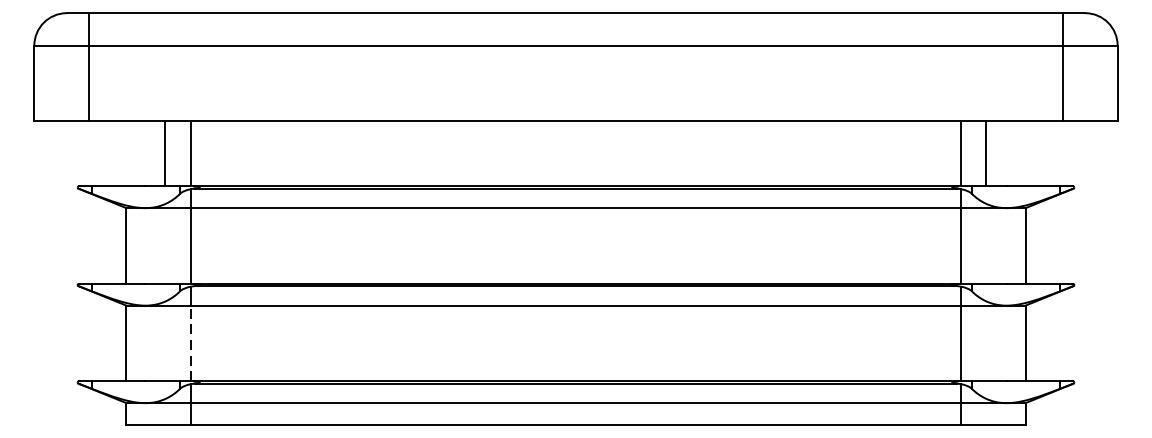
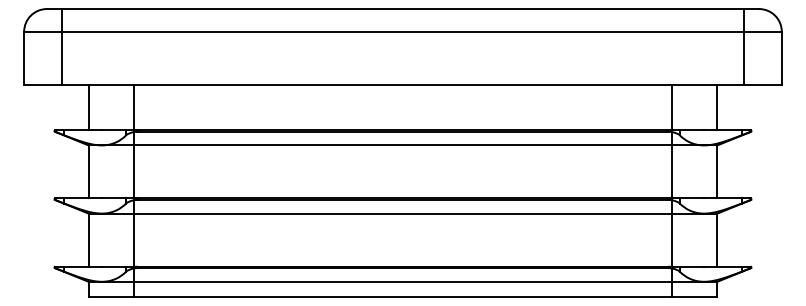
line: (164, 153) -> (88, 107), moved
line: (985, 153) -> (717, 107), moved
line: (192, 344) -> (134, 240), dashed -> solid

